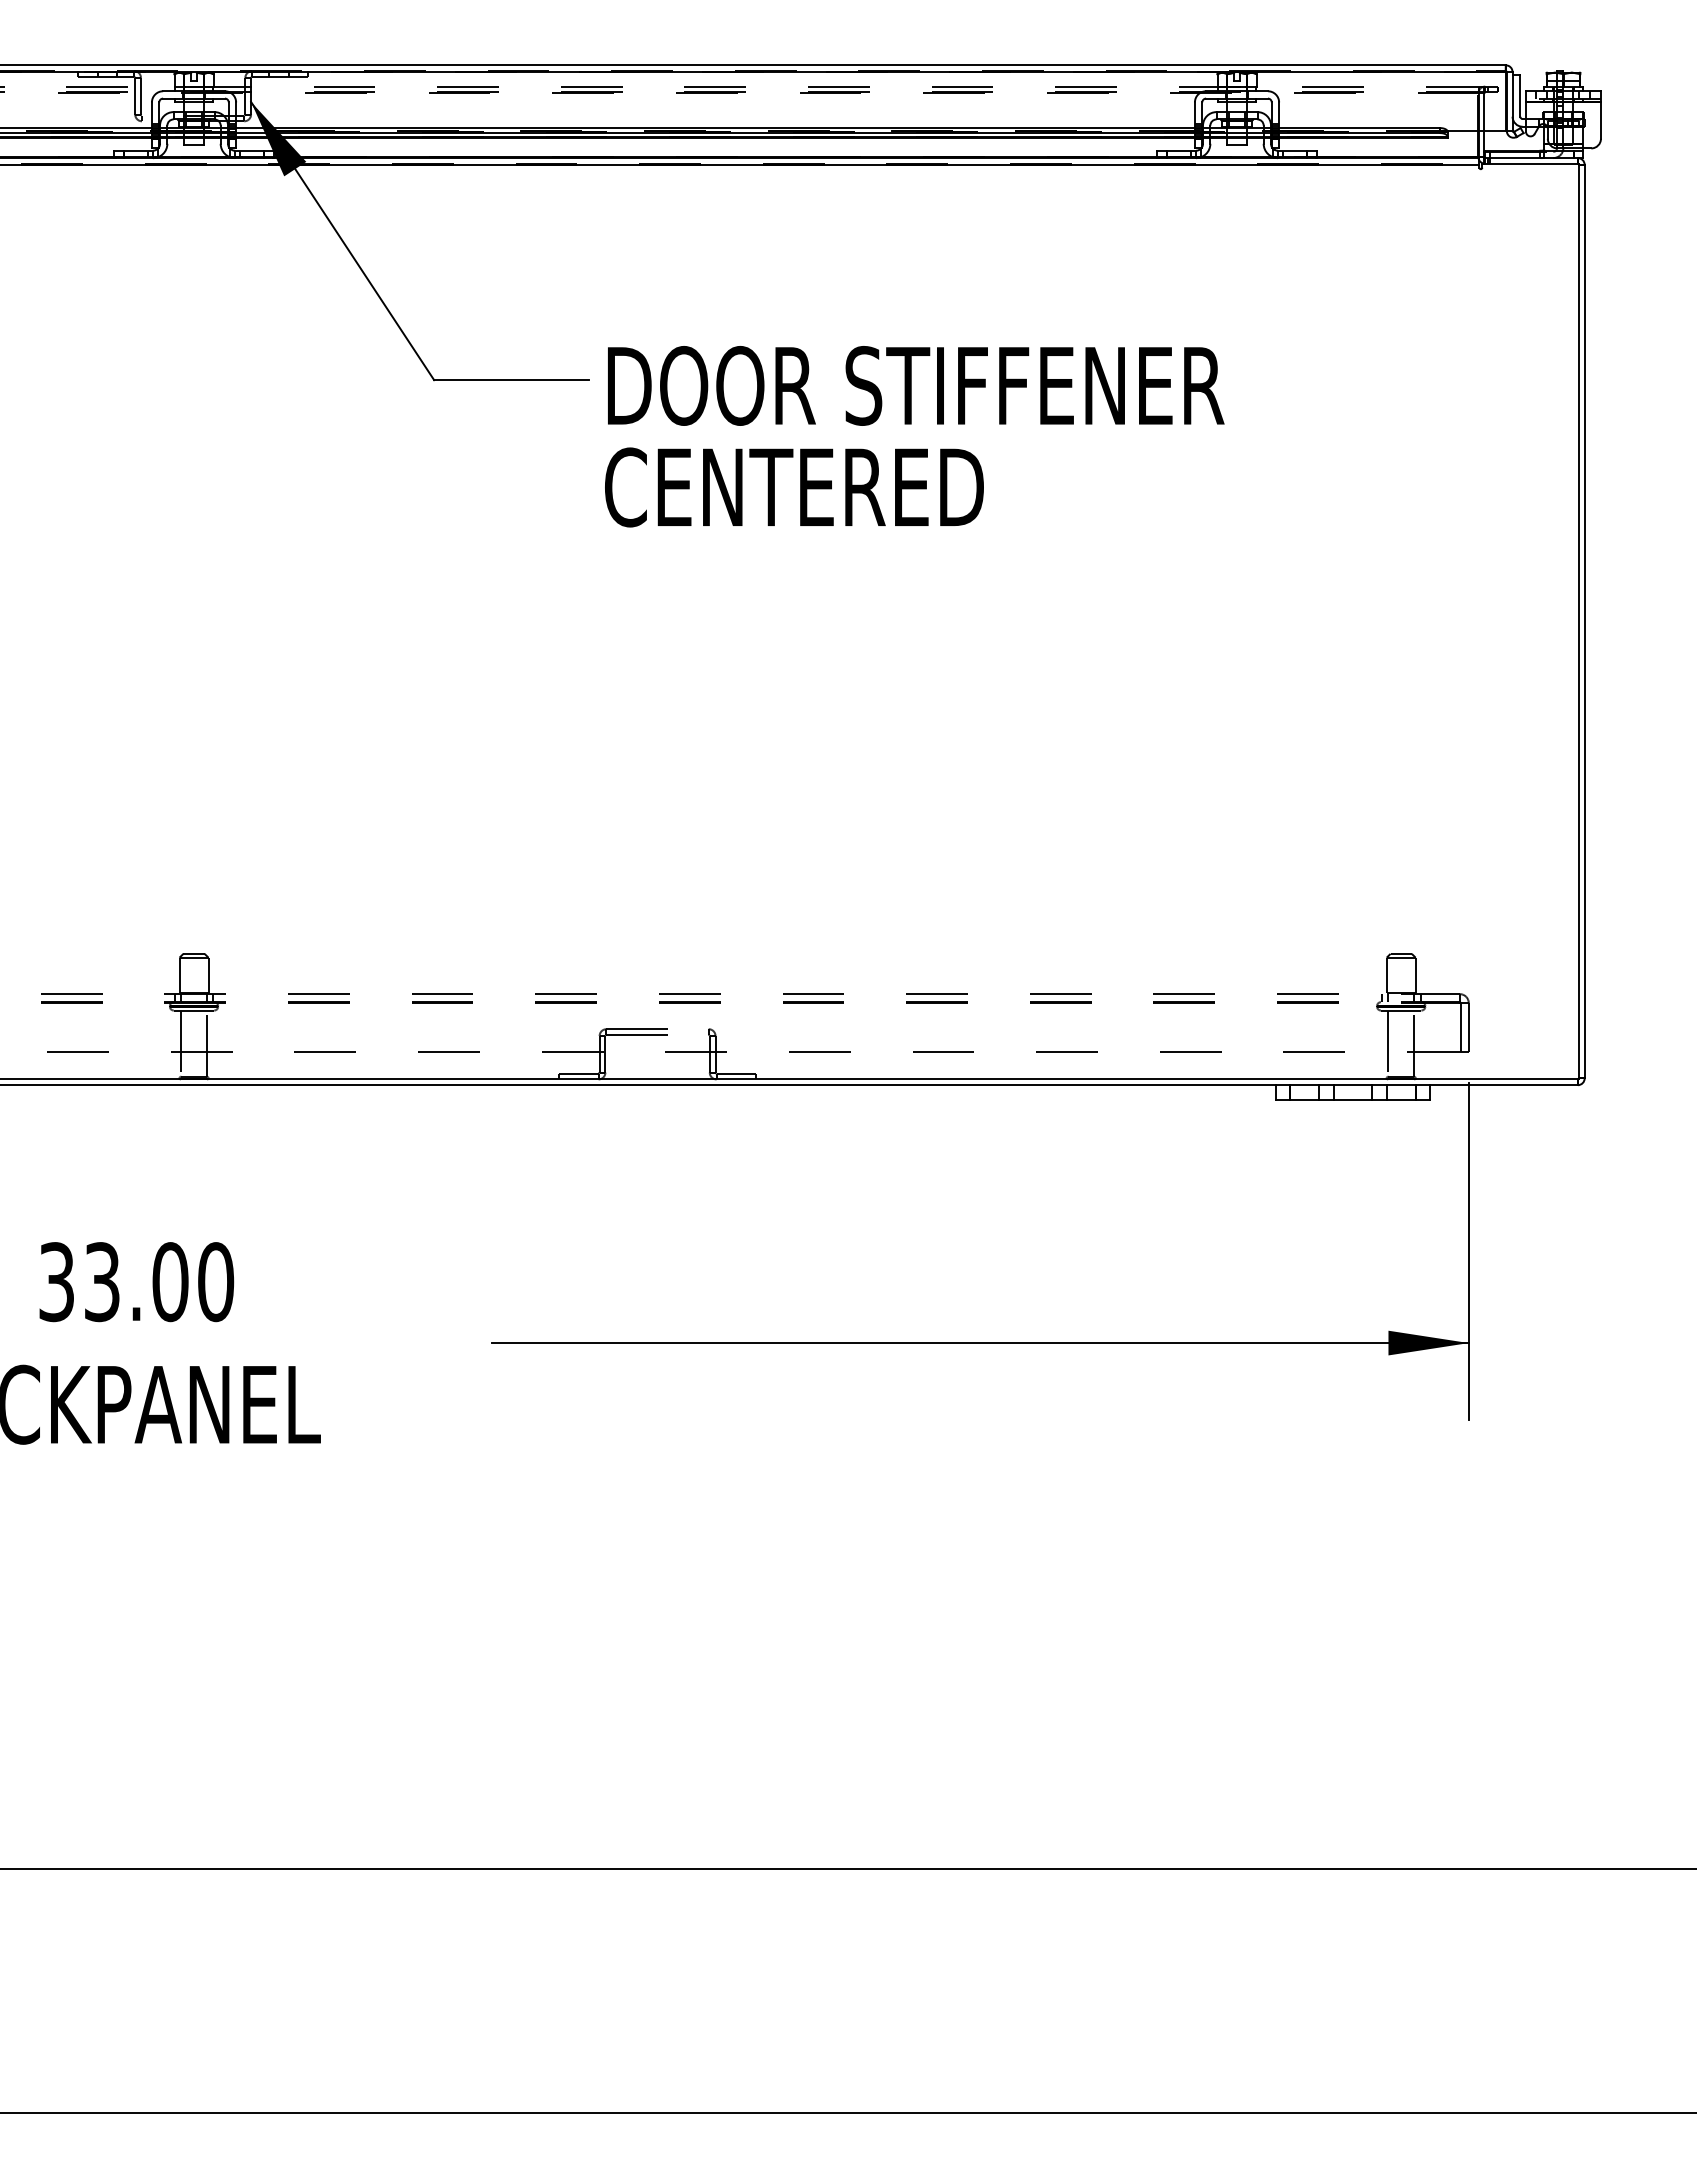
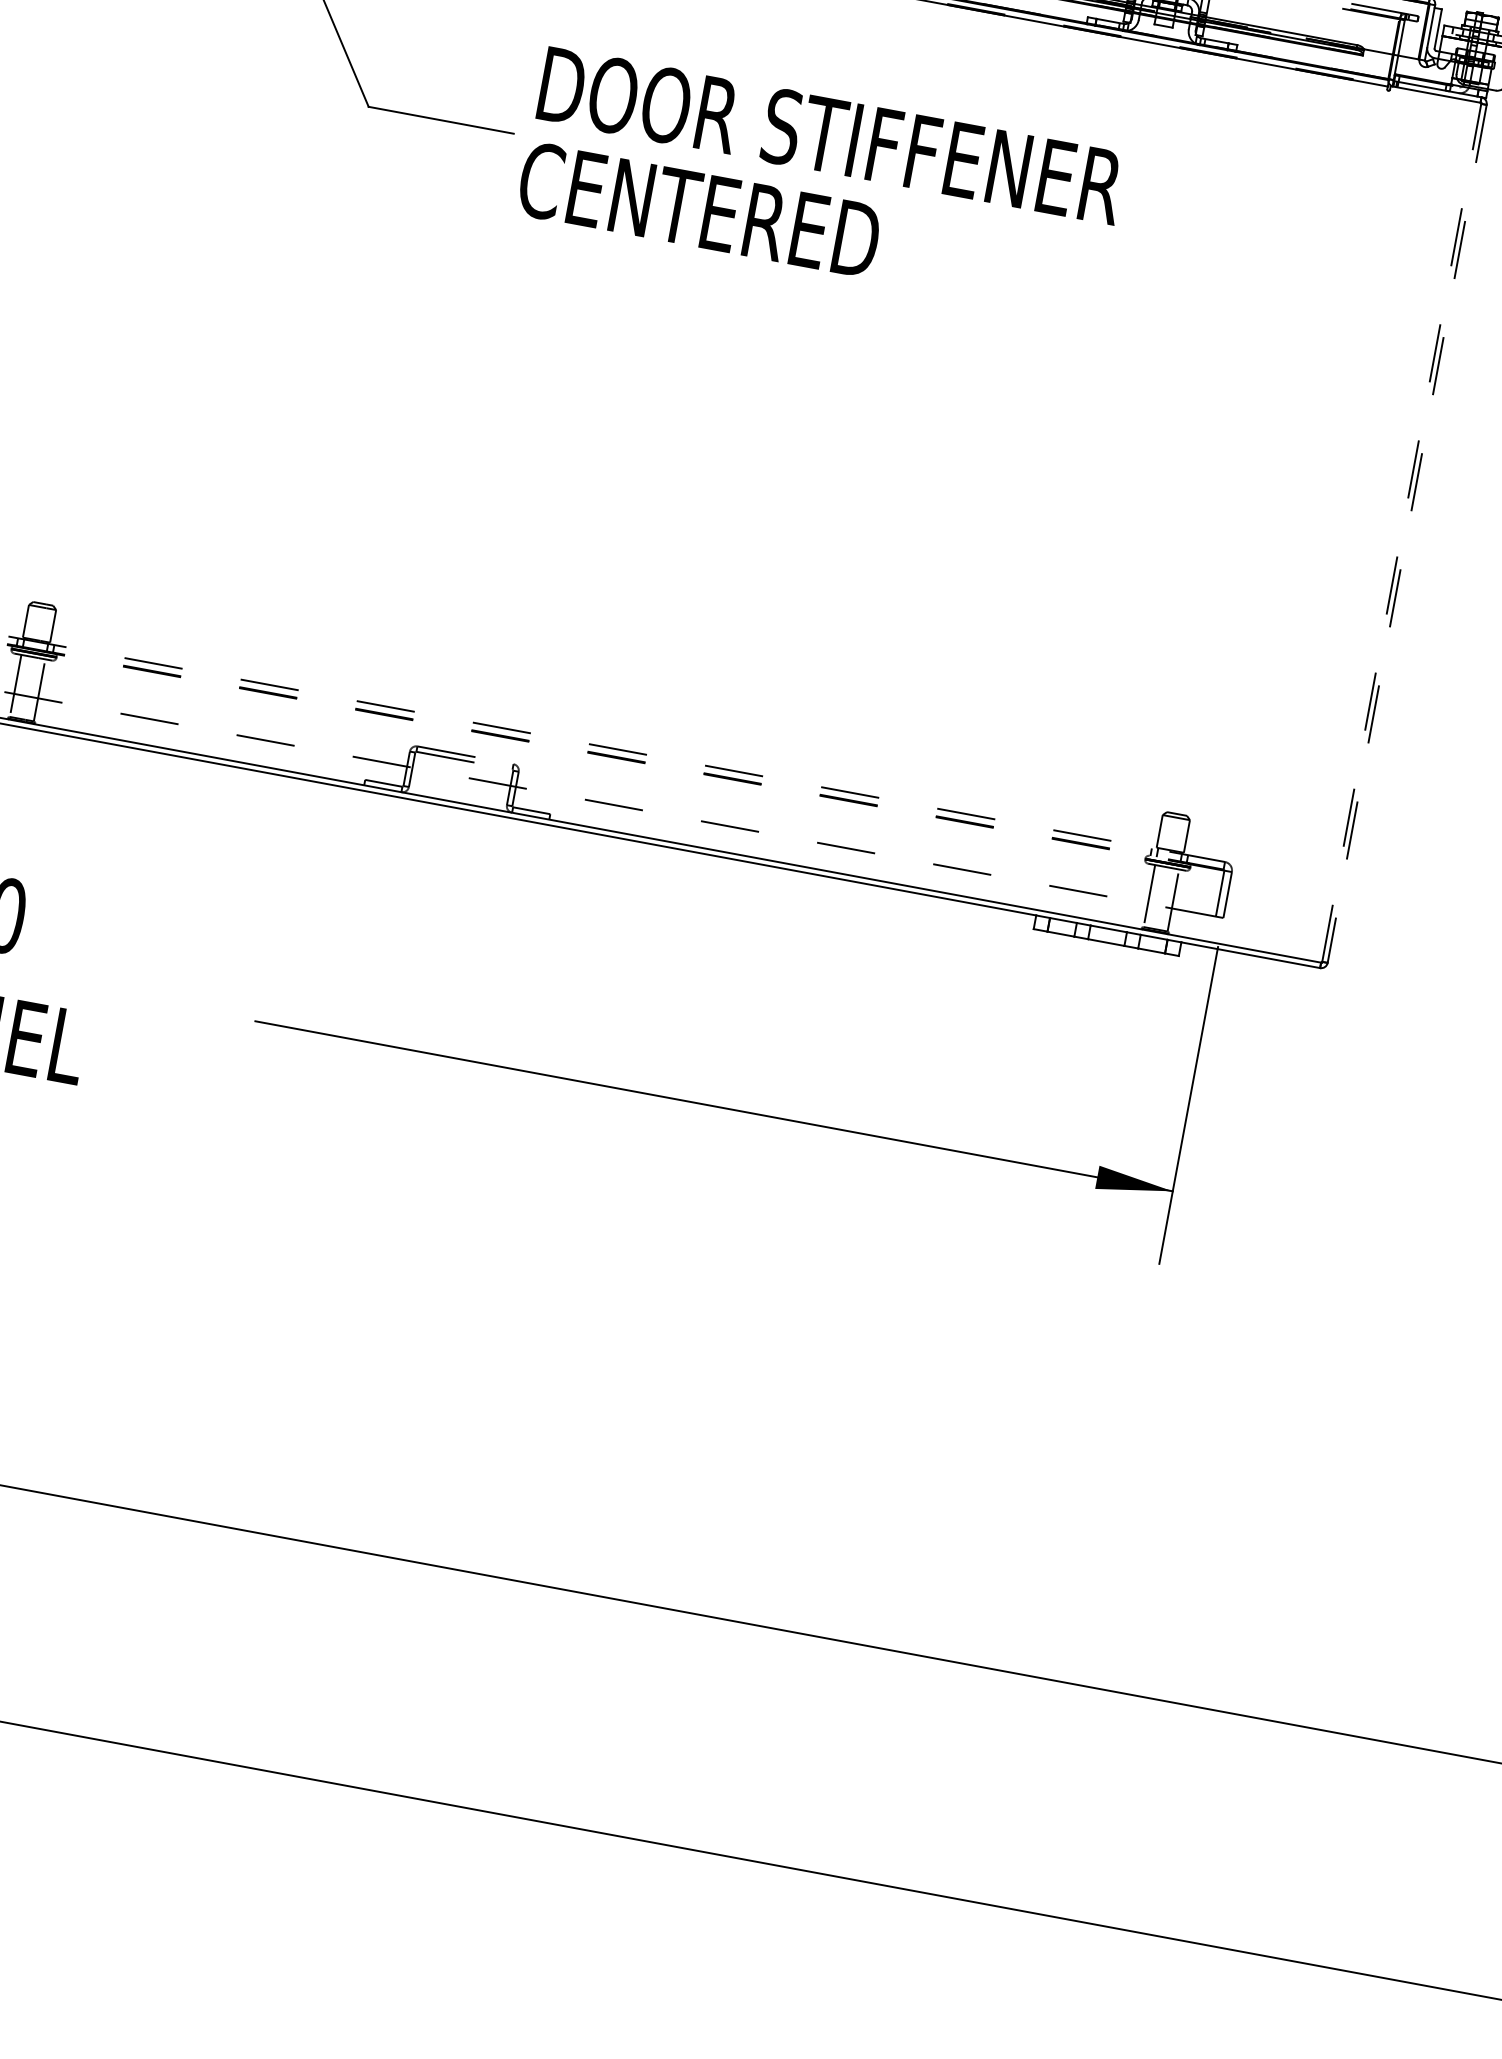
text: (914, 436) -> (821, 183), moved
line: (1578, 621) -> (1401, 532), solid -> dashed
line: (1584, 621) -> (1407, 533), solid -> dashed

